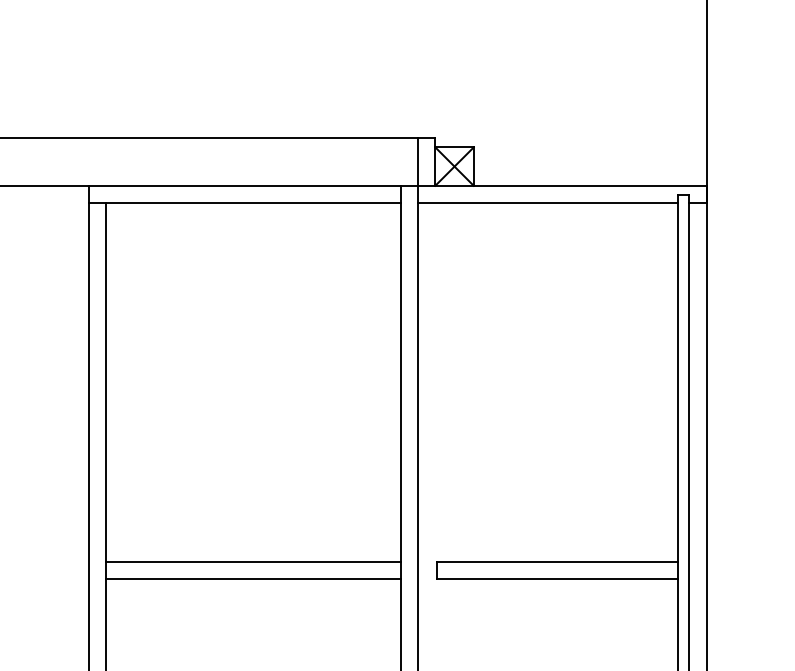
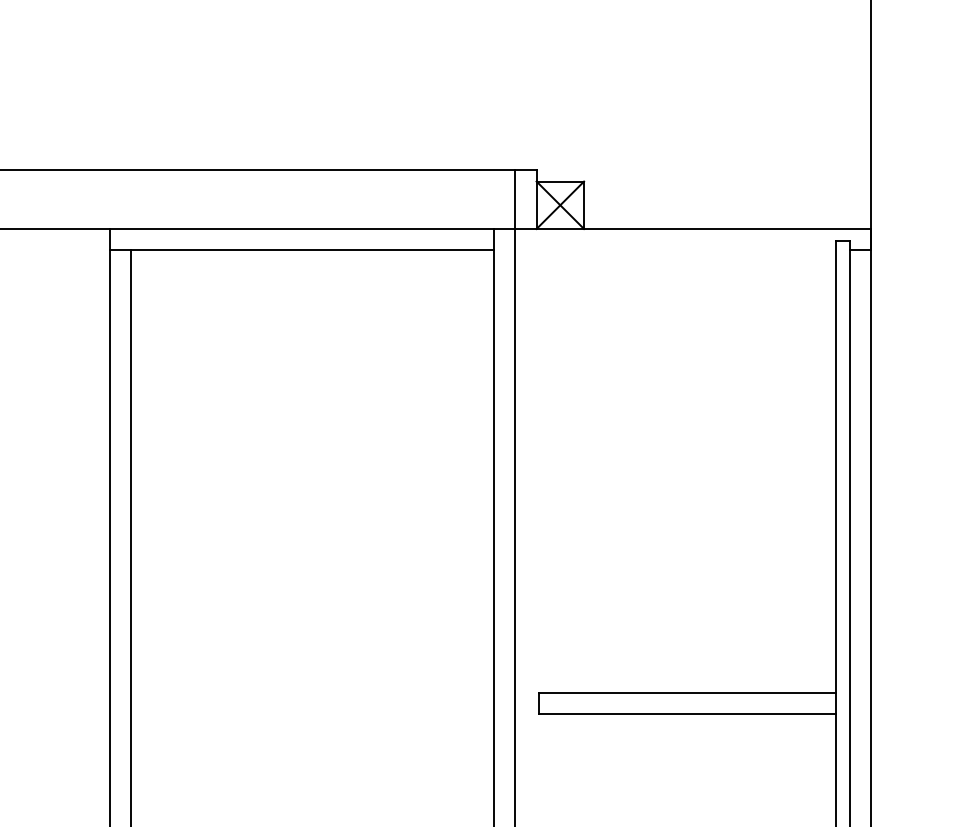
line: (547, 203) -> (674, 250), removed
line: (253, 562) -> (312, 693), removed
line: (253, 579) -> (312, 714), removed

